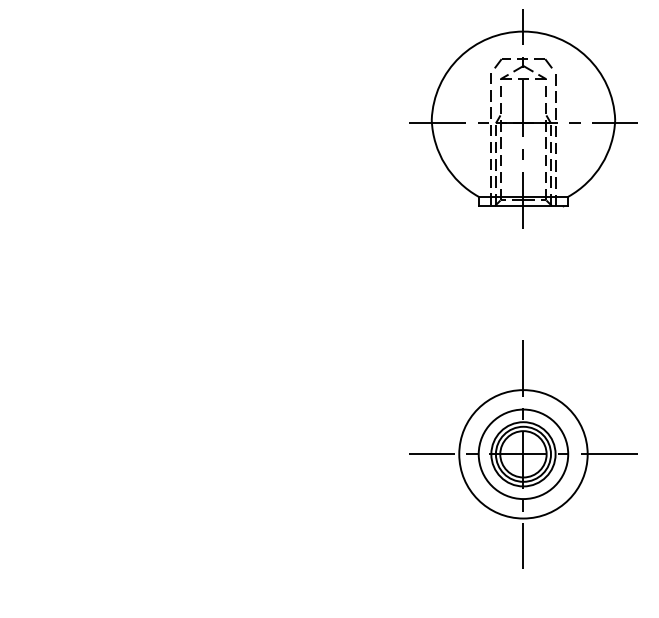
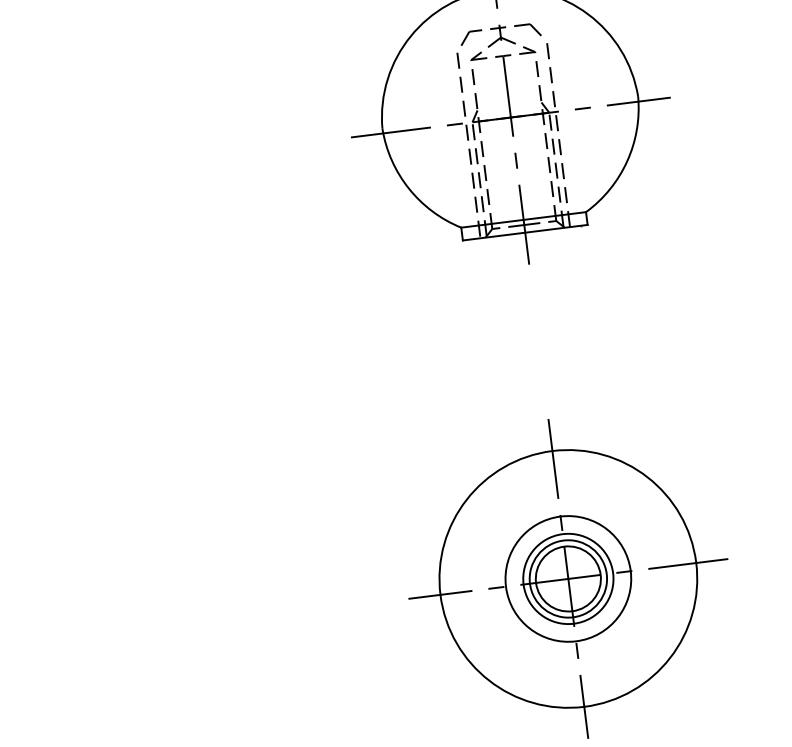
circle: (523, 454) -> (568, 579), size x1.43

